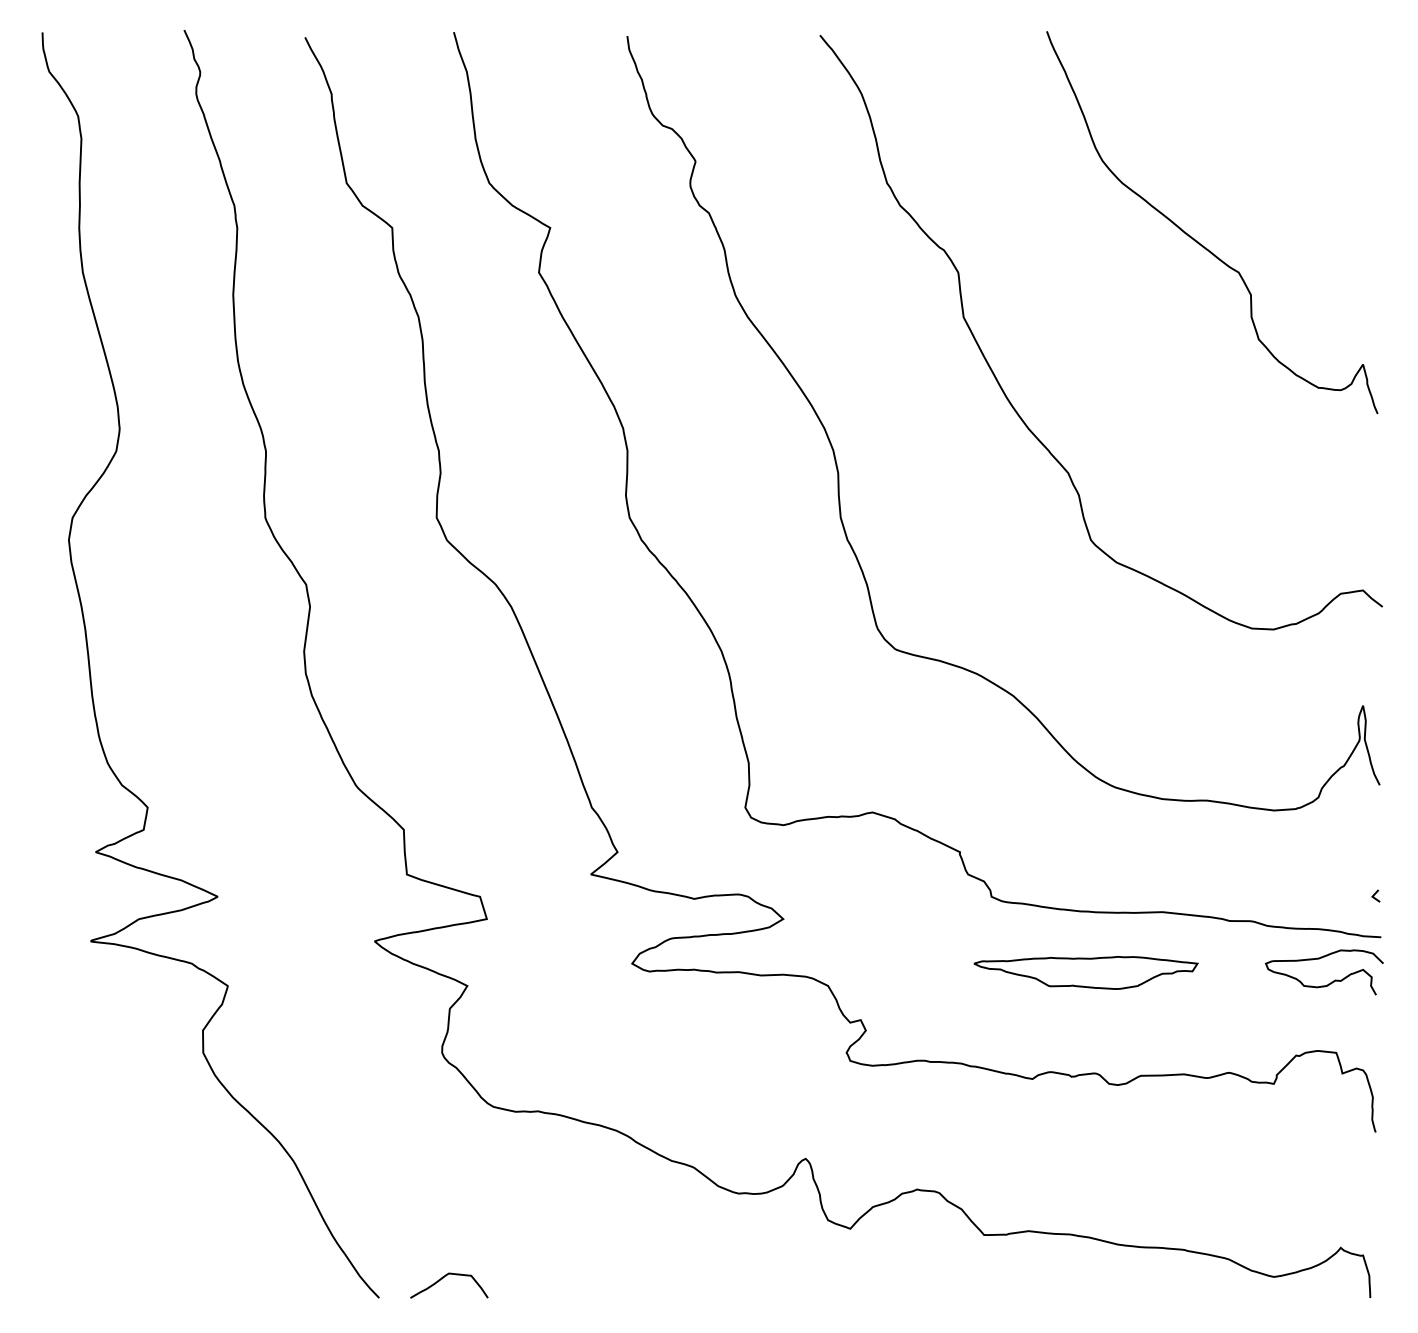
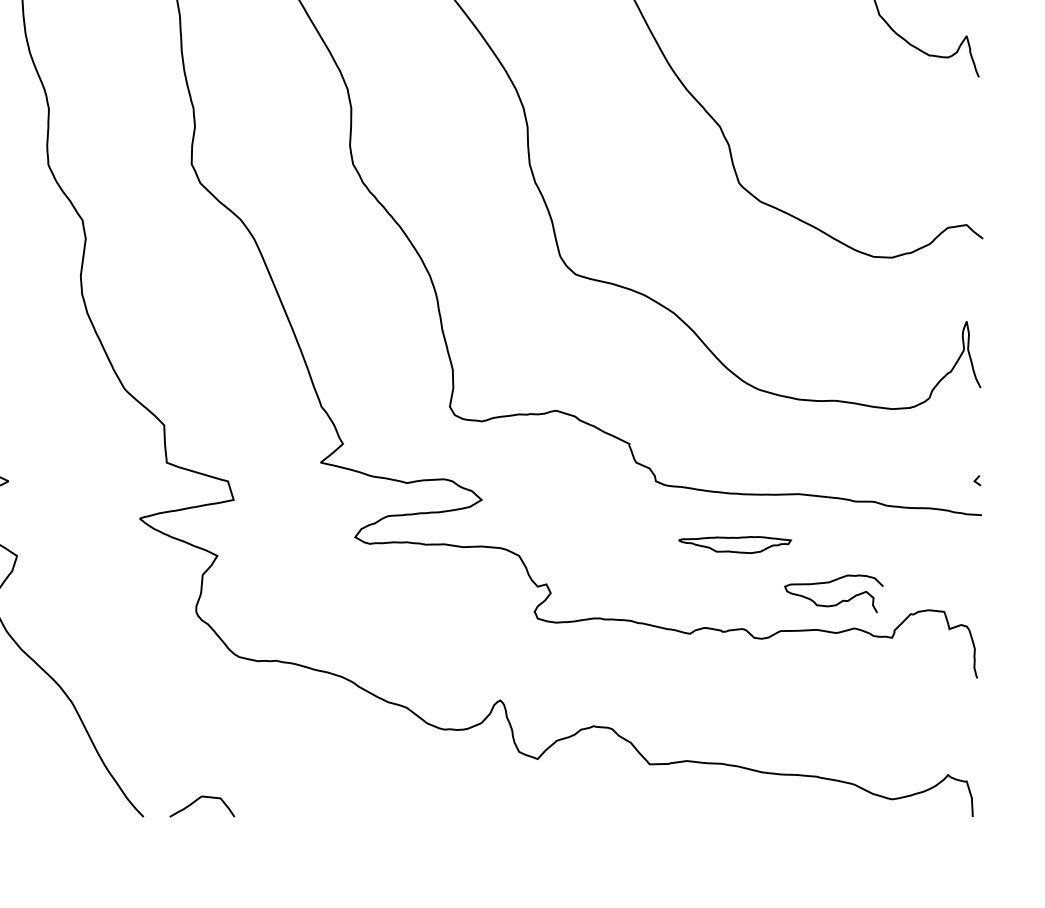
part: (1085, 972) -> (734, 544), size x0.6
curve: (1331, 981) -> (839, 601), moved

